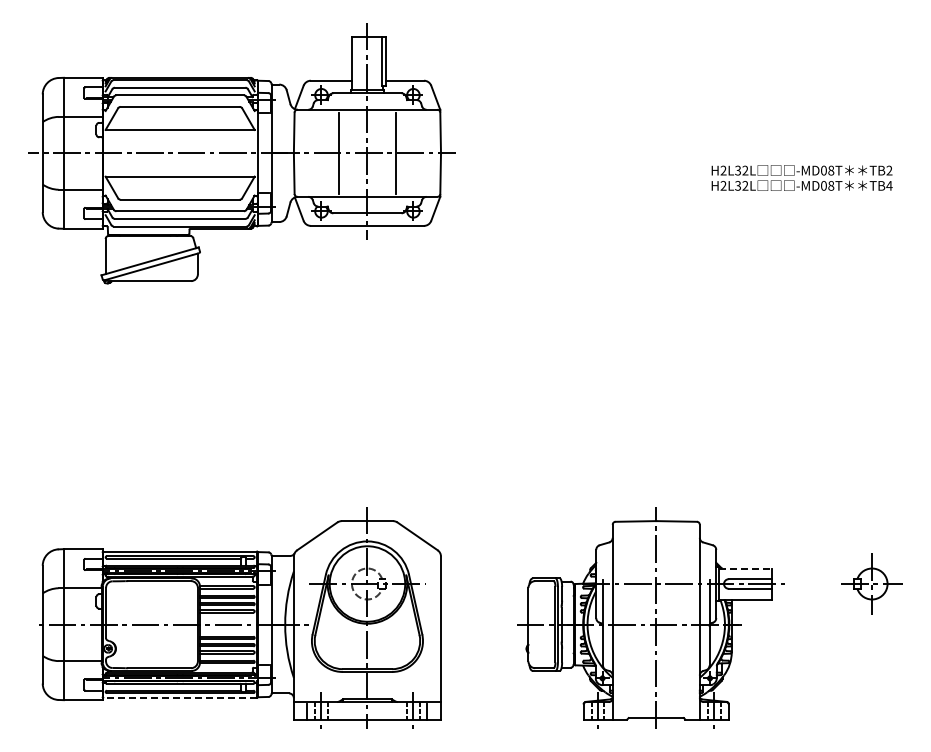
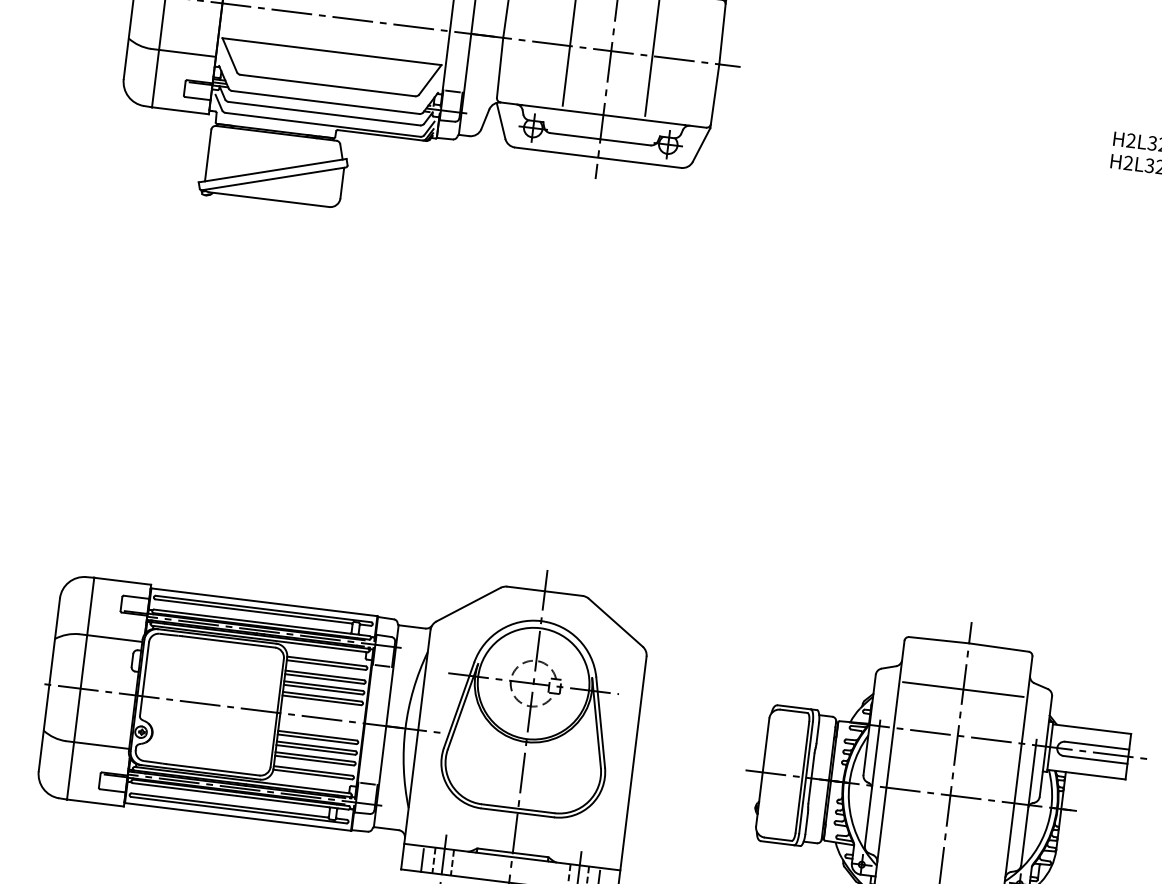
line: (656, 552) -> (963, 689), added
line: (745, 568) -> (1091, 729), dashed -> solid
line: (180, 697) -> (238, 816), dashed -> solid

